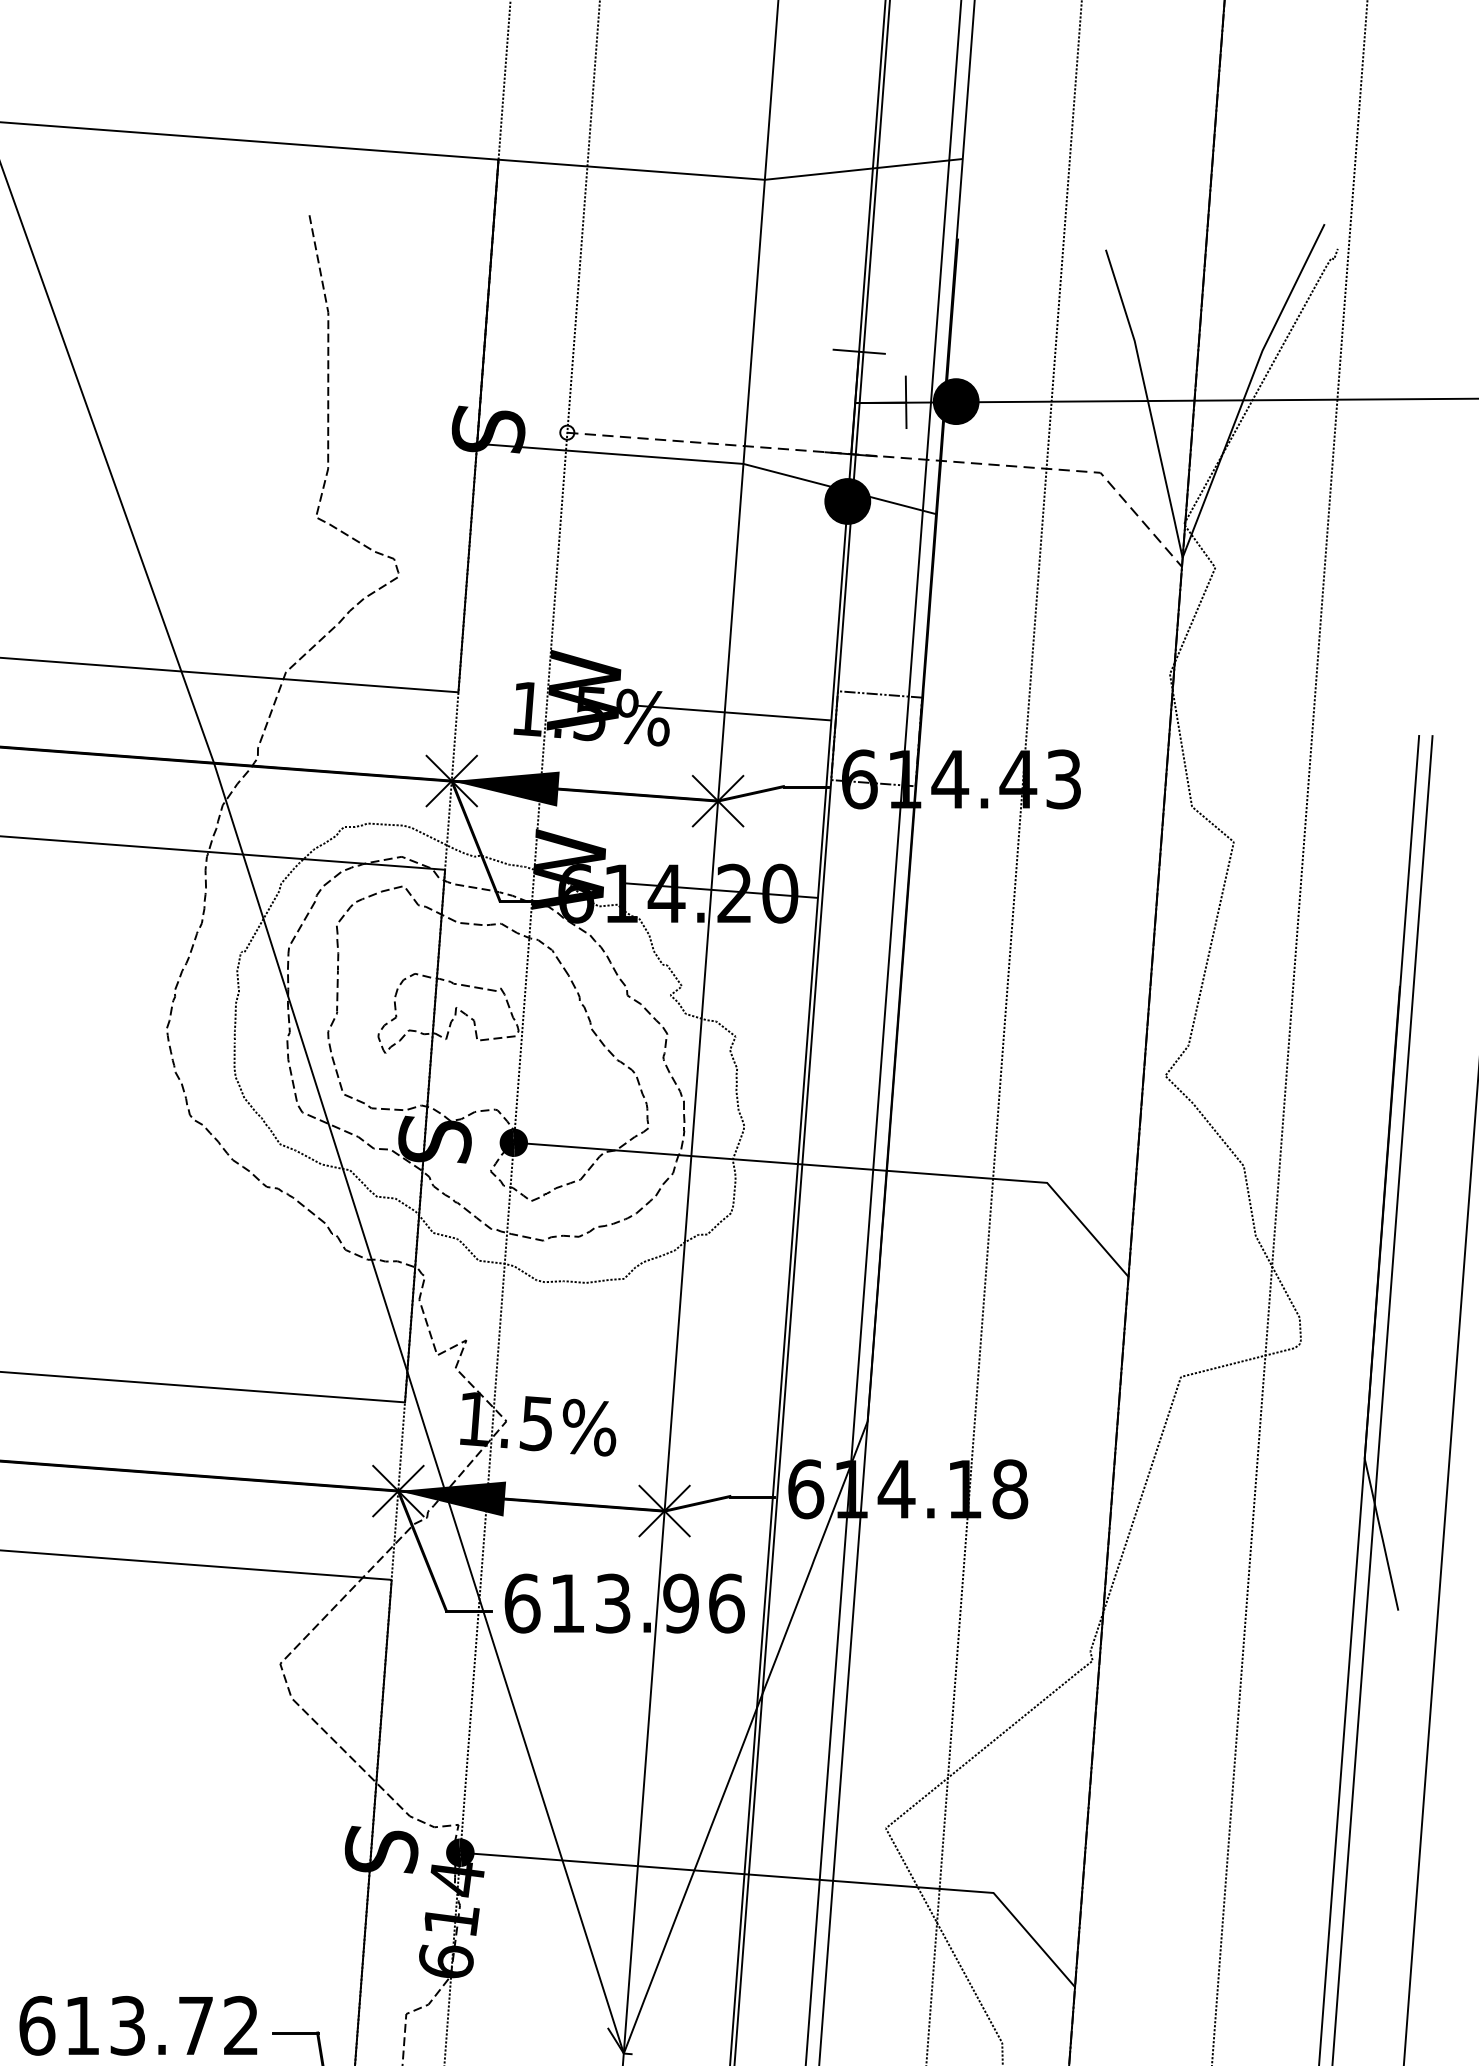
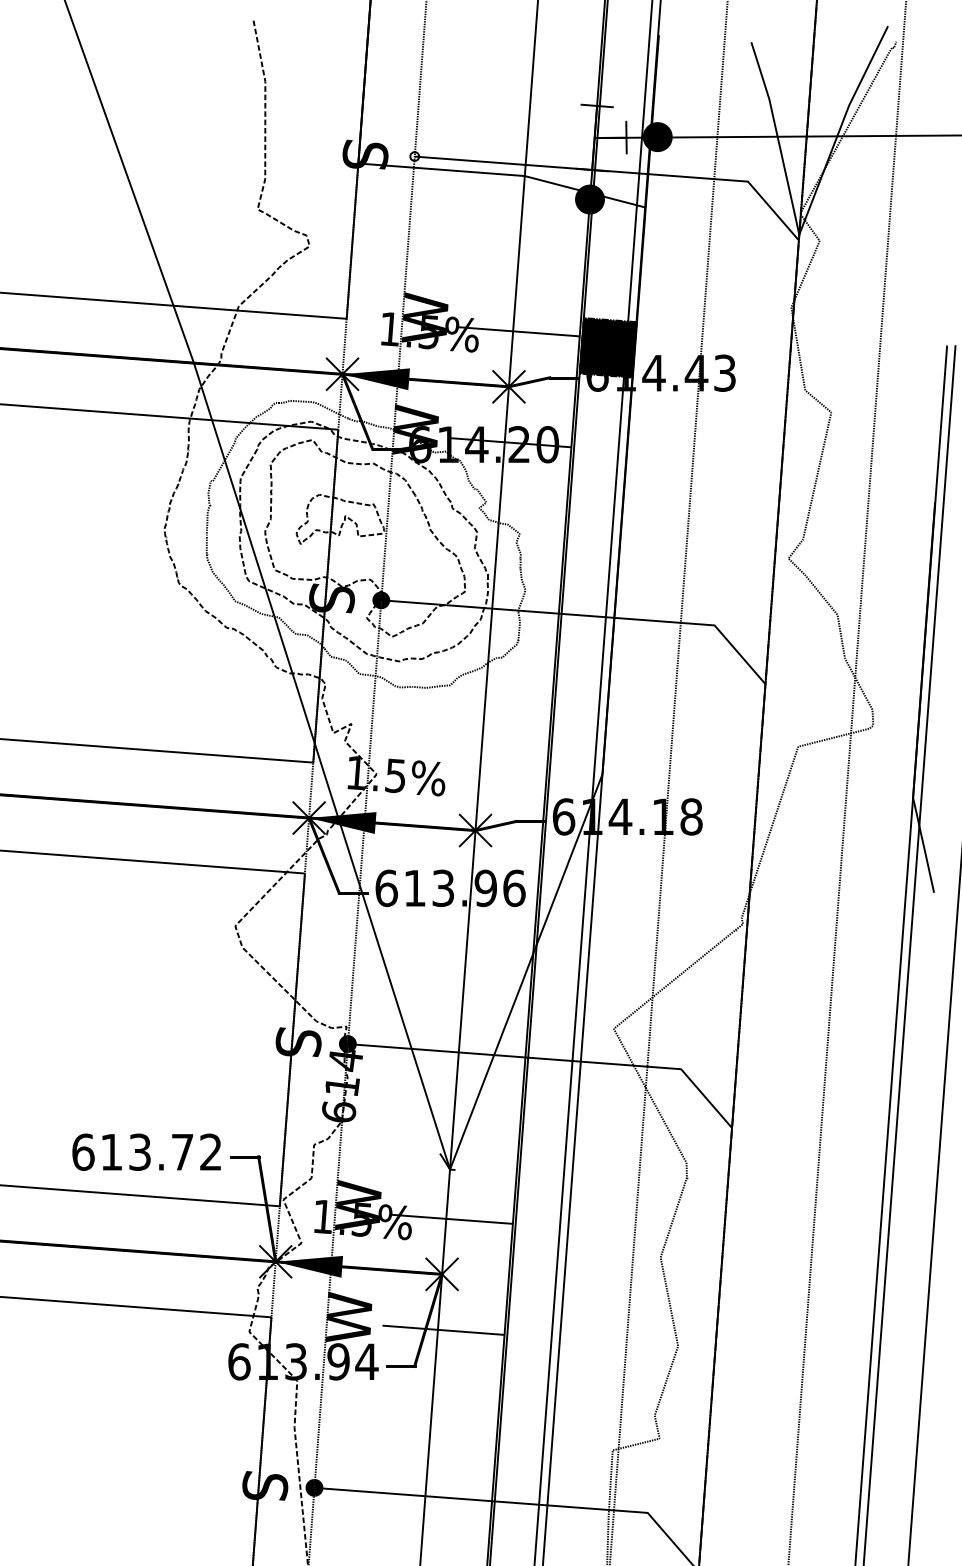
line: (898, 458) -> (621, 172), dashed -> solid
fill: (875, 738) -> (607, 347), added

